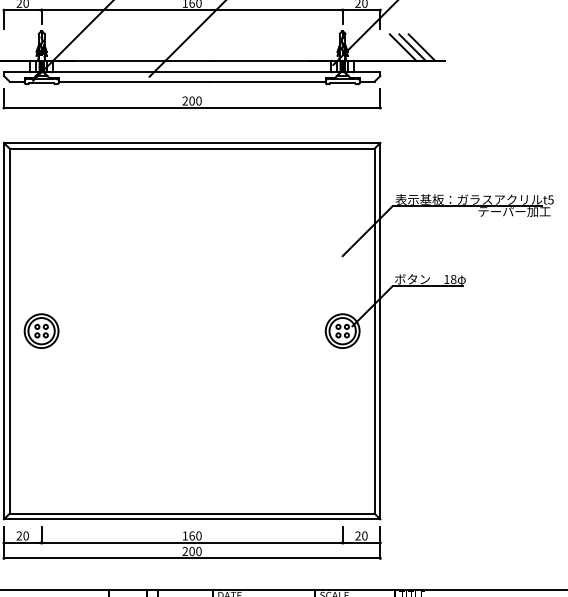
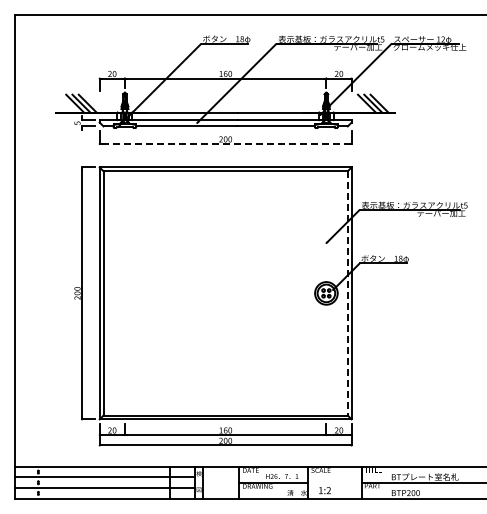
line: (191, 108) -> (225, 144), solid -> dashed
part: (40, 331) -> (124, 293), removed
line: (374, 331) -> (347, 293), solid -> dashed

